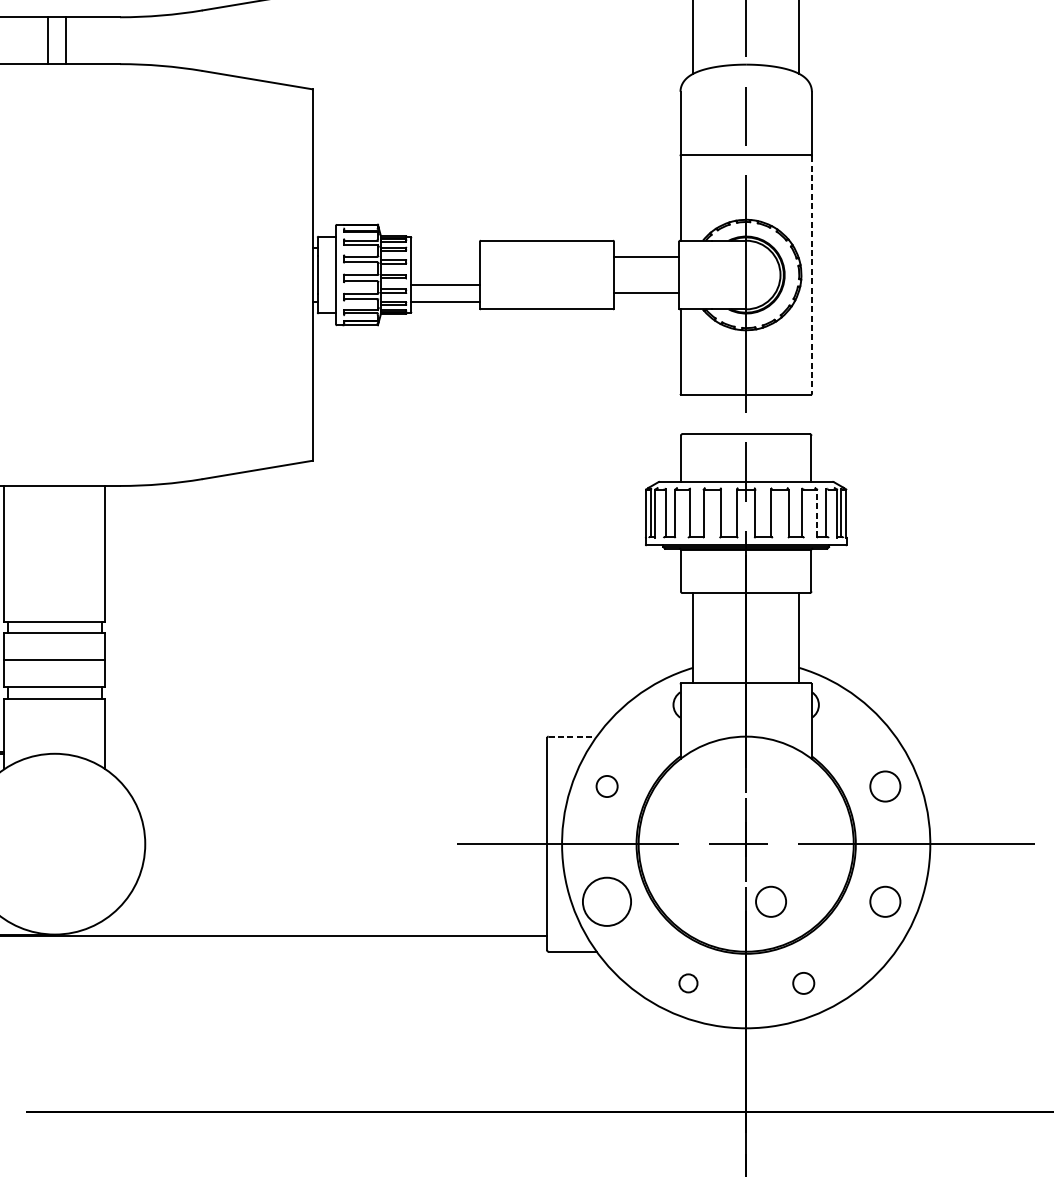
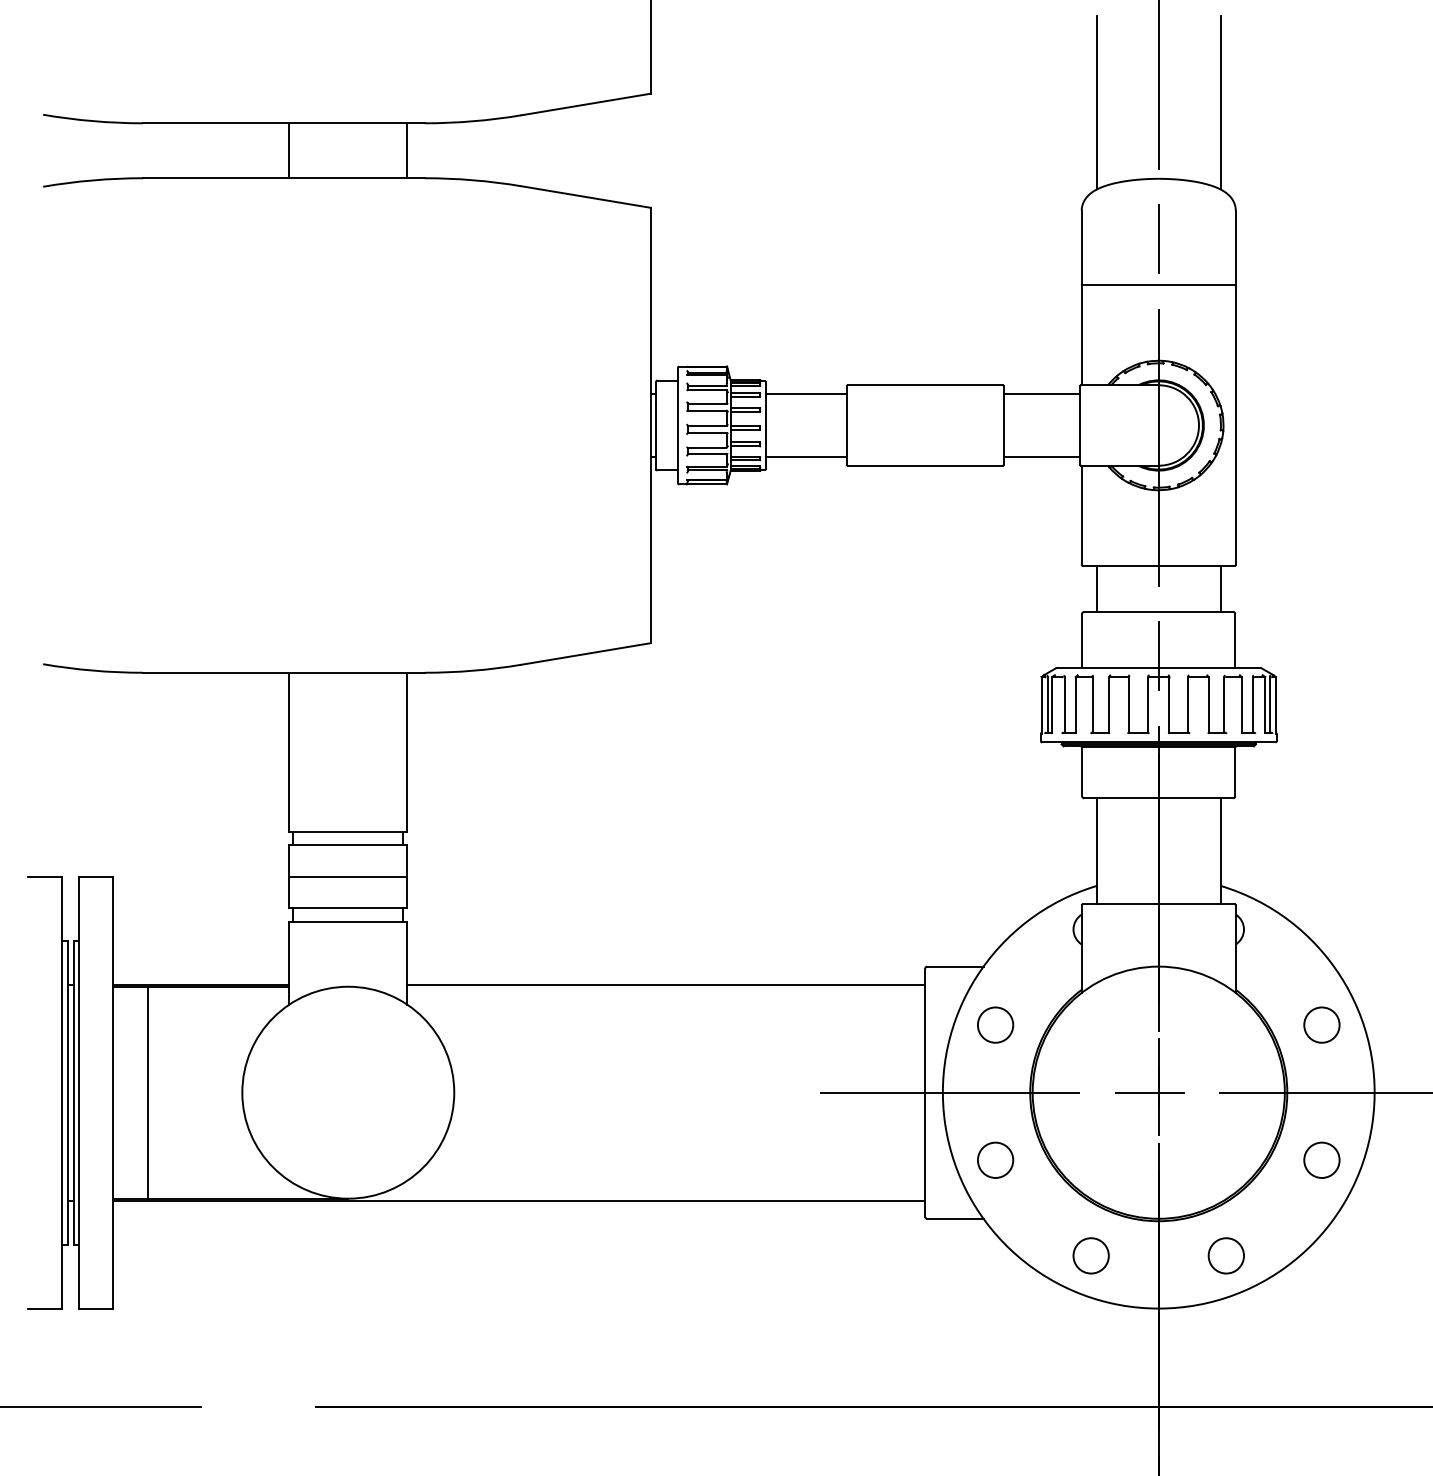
line: (48, 40) -> (407, 150), moved
line: (66, 40) -> (289, 150), moved
line: (646, 256) -> (1041, 456), moved
line: (811, 275) -> (1235, 426), dashed -> solid
line: (445, 285) -> (806, 394), moved
line: (646, 293) -> (1041, 394), moved
line: (693, 414) -> (1096, 588), added
line: (798, 414) -> (1220, 588), added
line: (816, 513) -> (1241, 705), dashed -> solid
line: (572, 736) -> (955, 966), dashed -> solid
line: (326, 751) -> (666, 984), added
circle: (606, 786) -> (995, 1024), size x1.43
circle: (606, 901) -> (995, 1159), size x0.62
circle: (770, 901) -> (1187, 1159), removed
circle: (687, 983) -> (1090, 1255), size x1.67
circle: (803, 983) -> (1225, 1255), size x1.43

